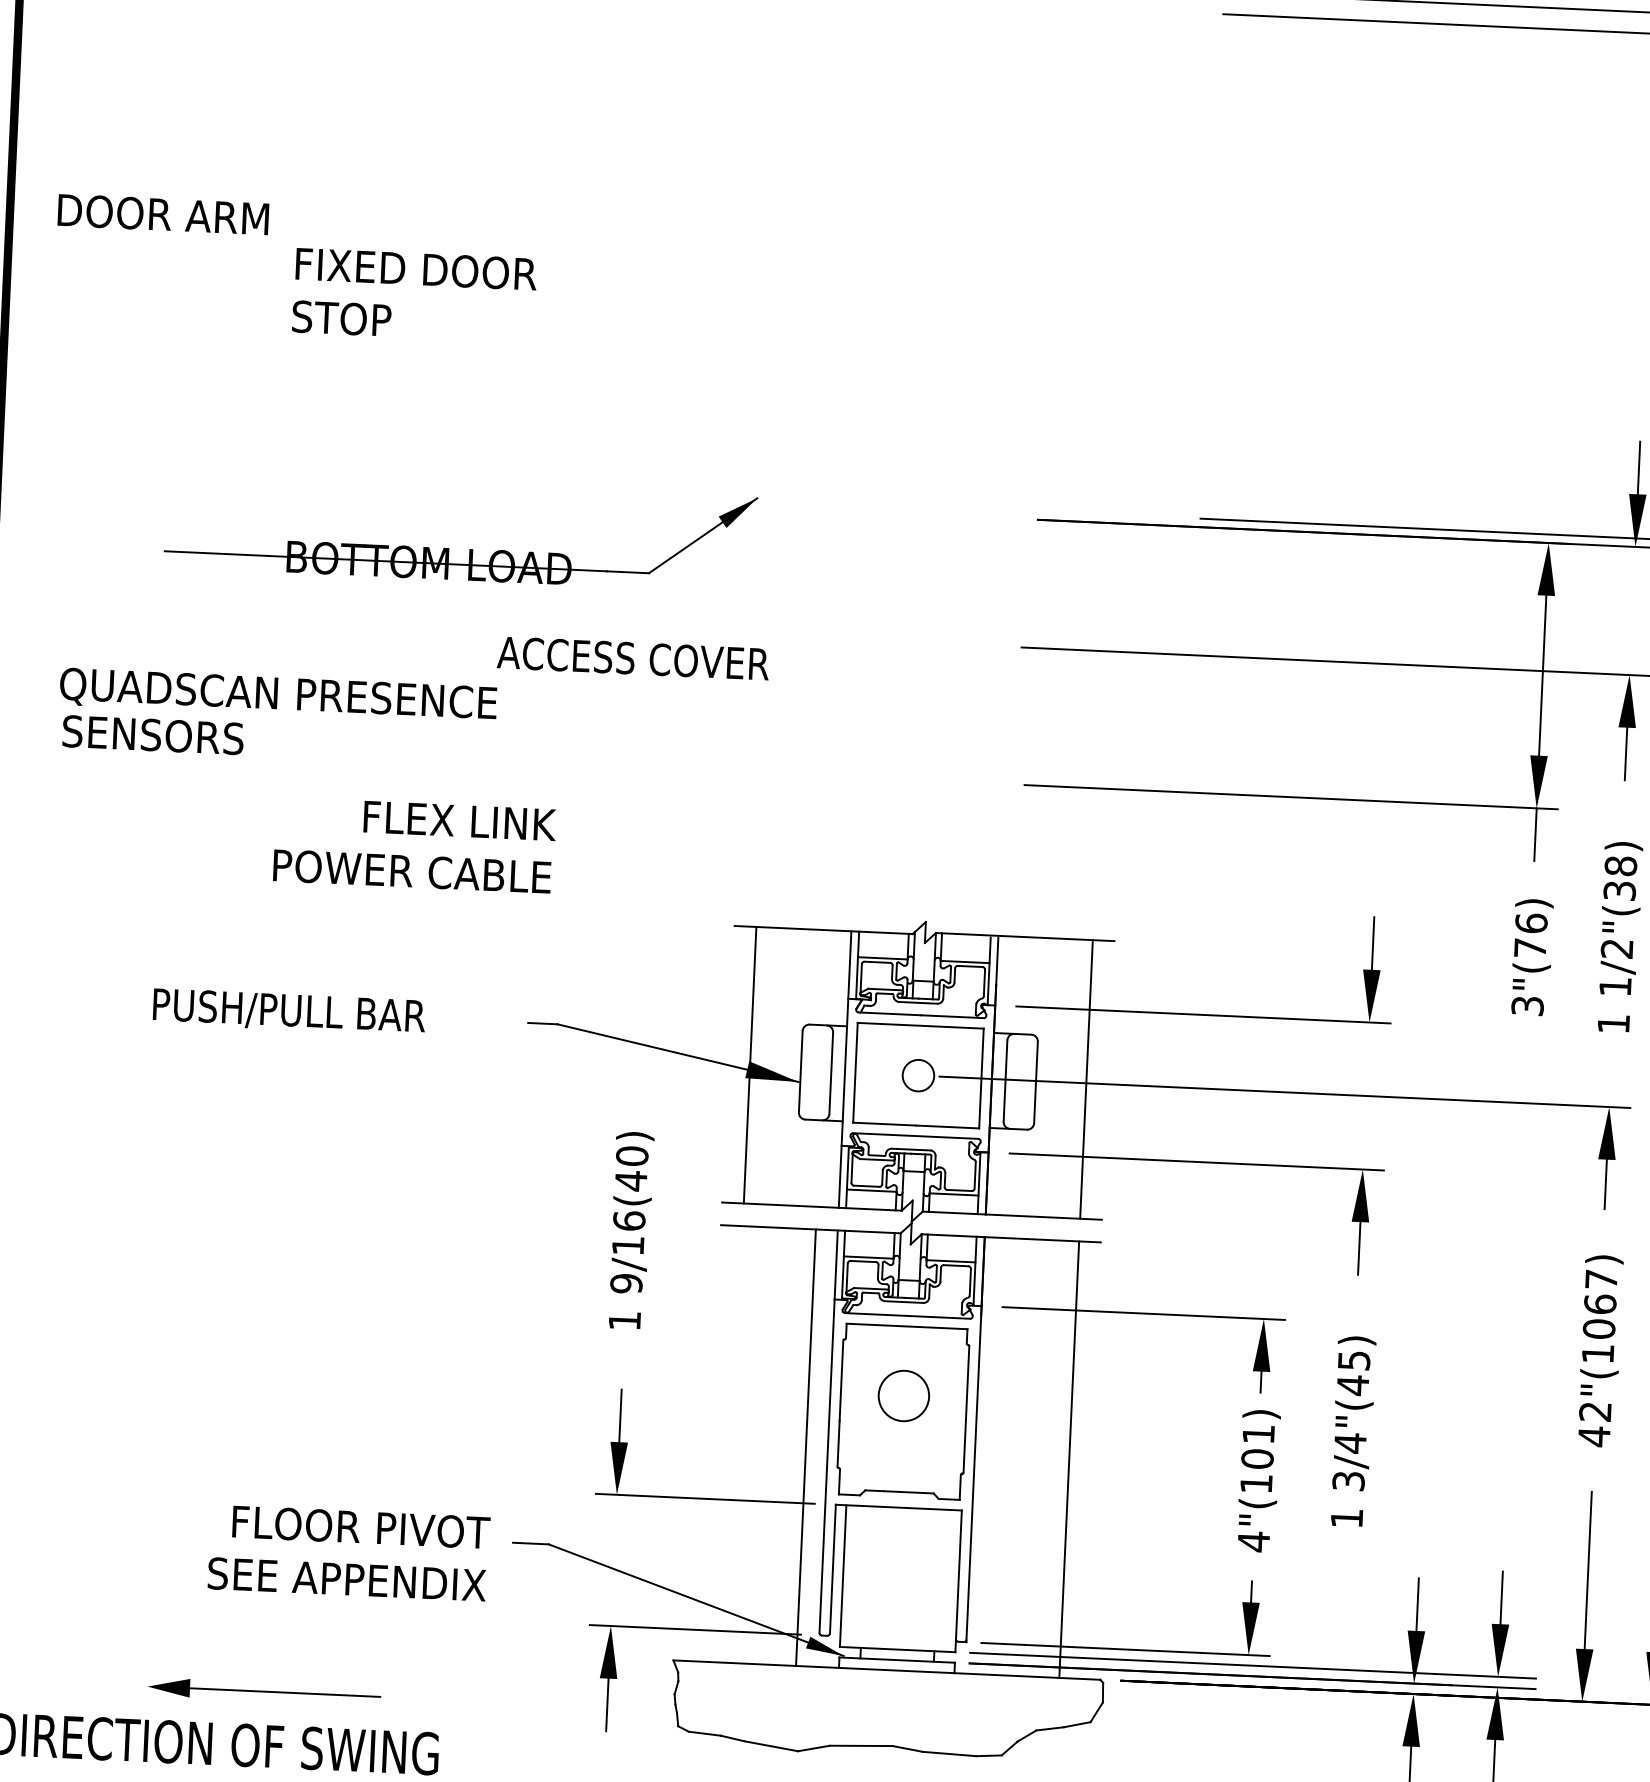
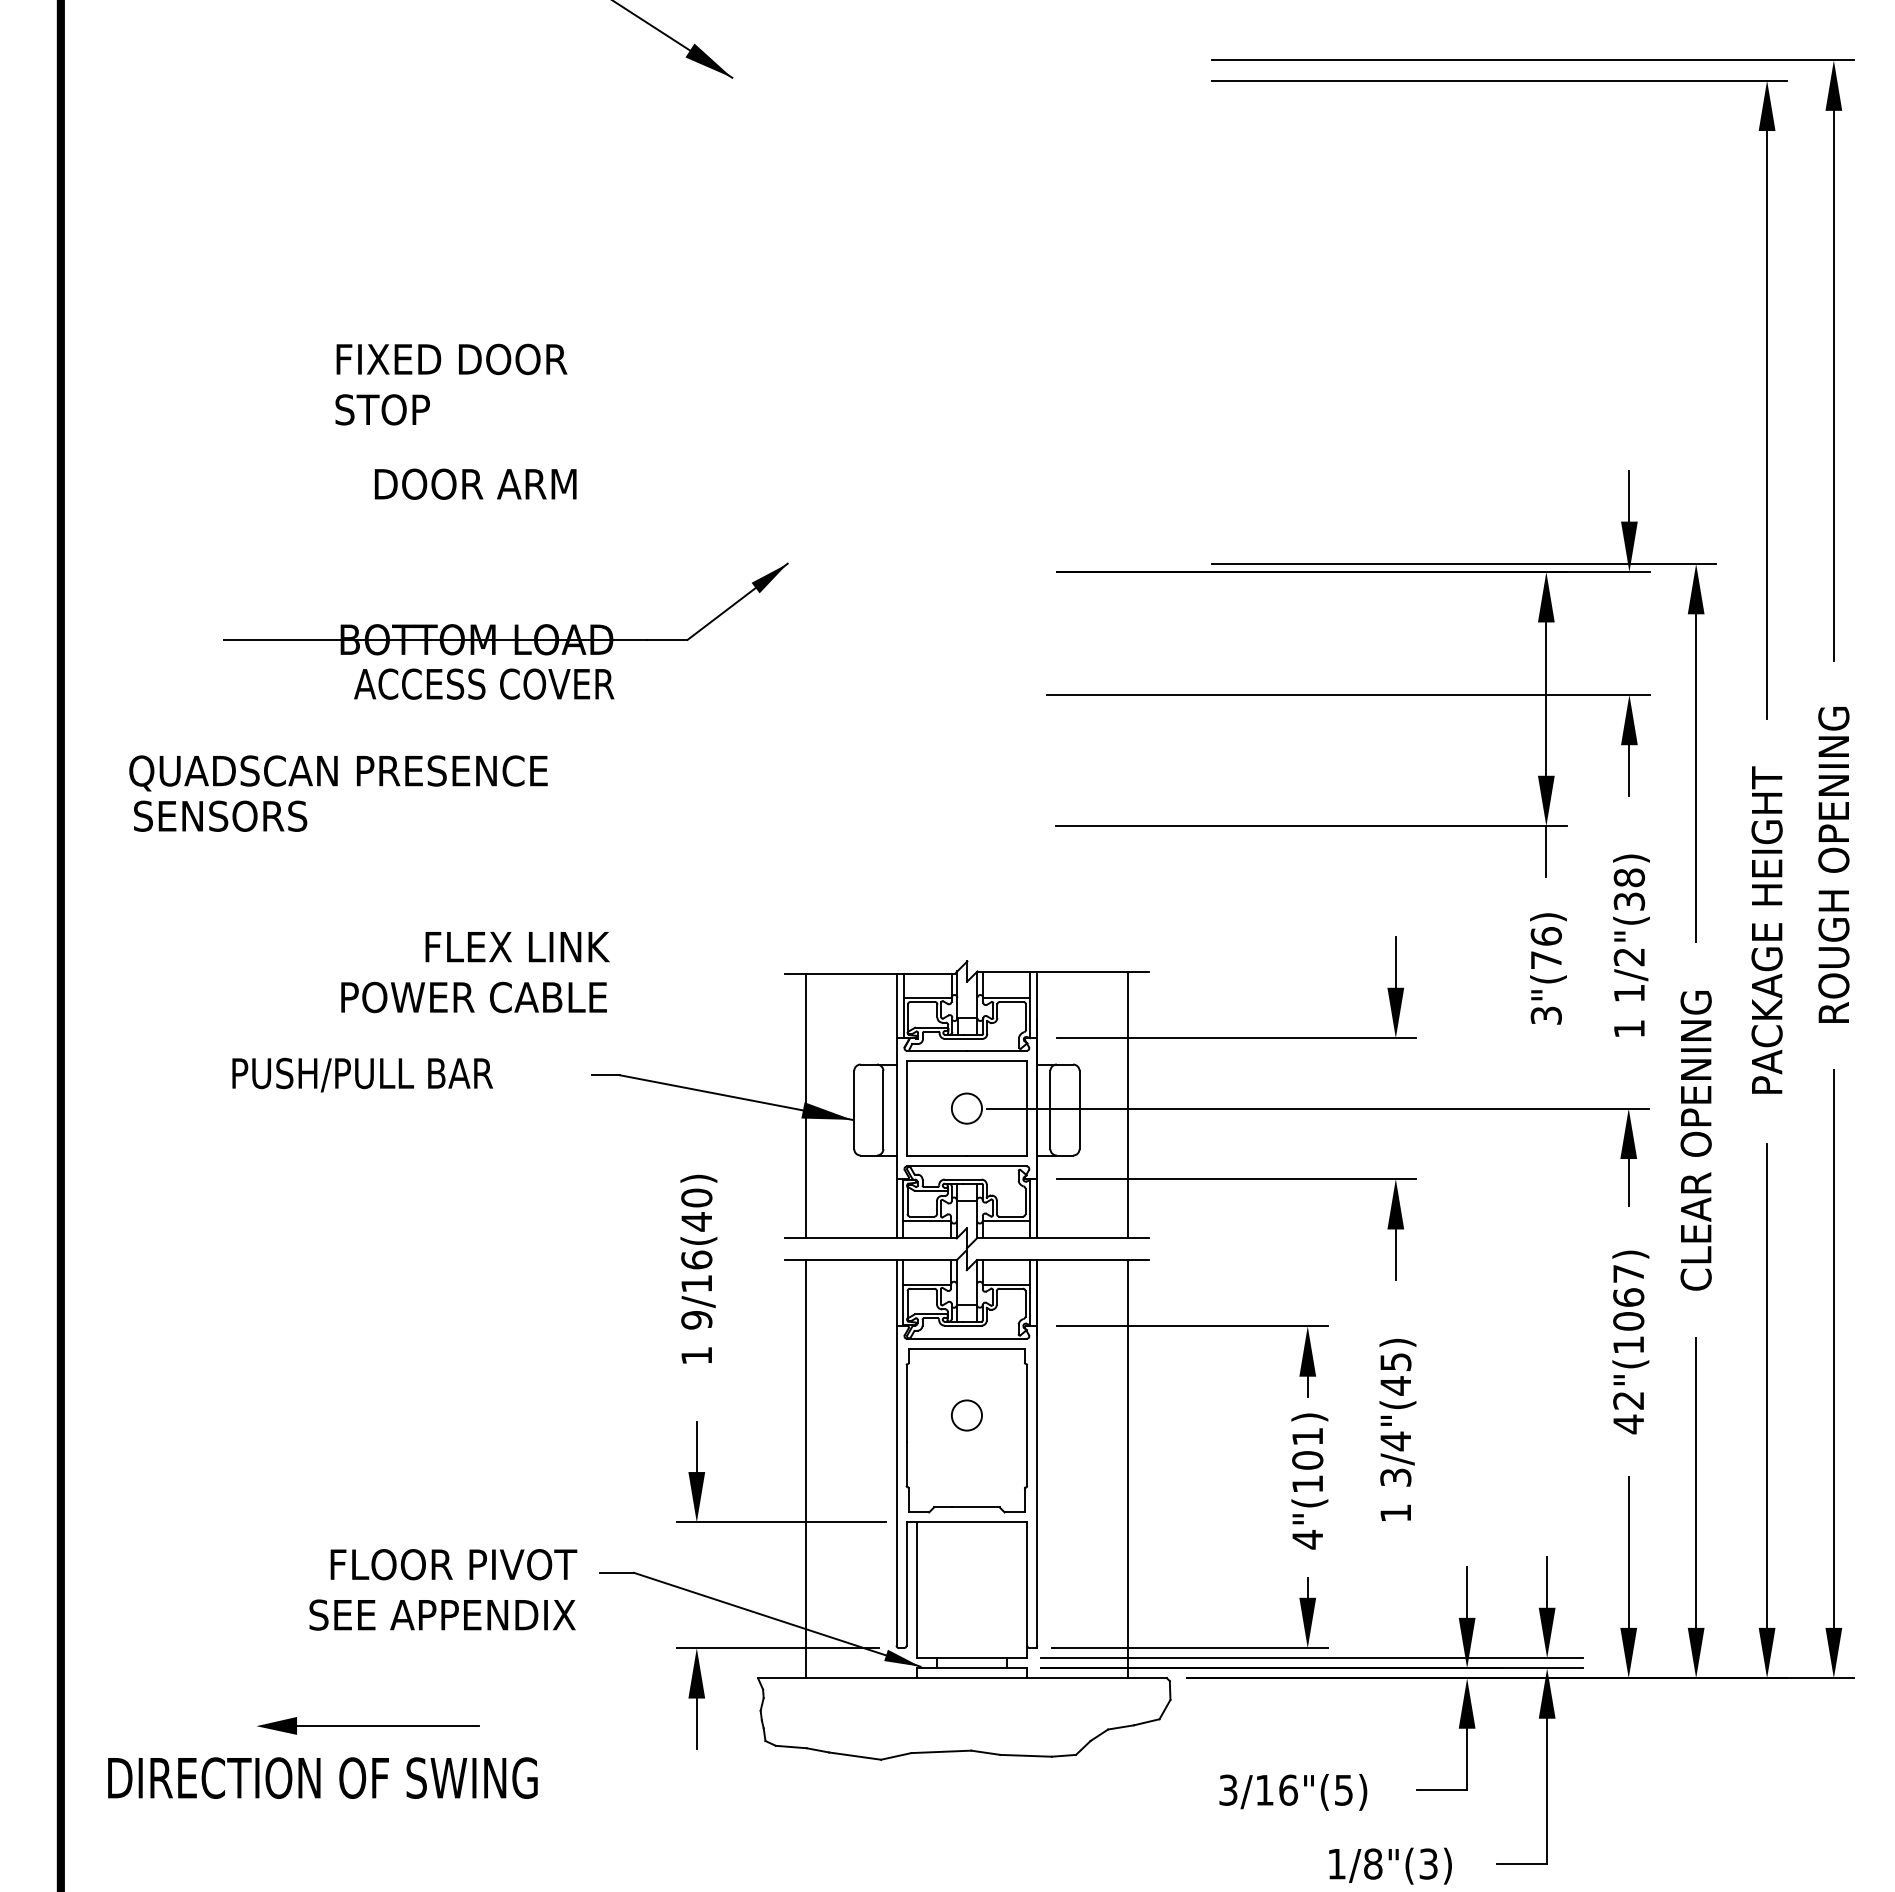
text: (163, 213) -> (475, 483), moved
text: (633, 657) -> (484, 683), moved
text: (414, 845) -> (475, 972), moved
circle: (903, 1395) -> (966, 1415), size x0.62
line: (805, 1448) -> (805, 1469), moved

